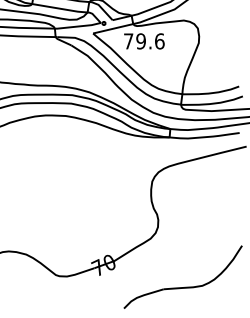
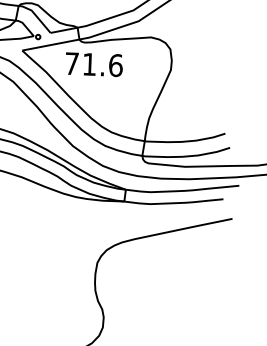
text: (140, 41) -> (88, 64), 79.6 -> 71.6

